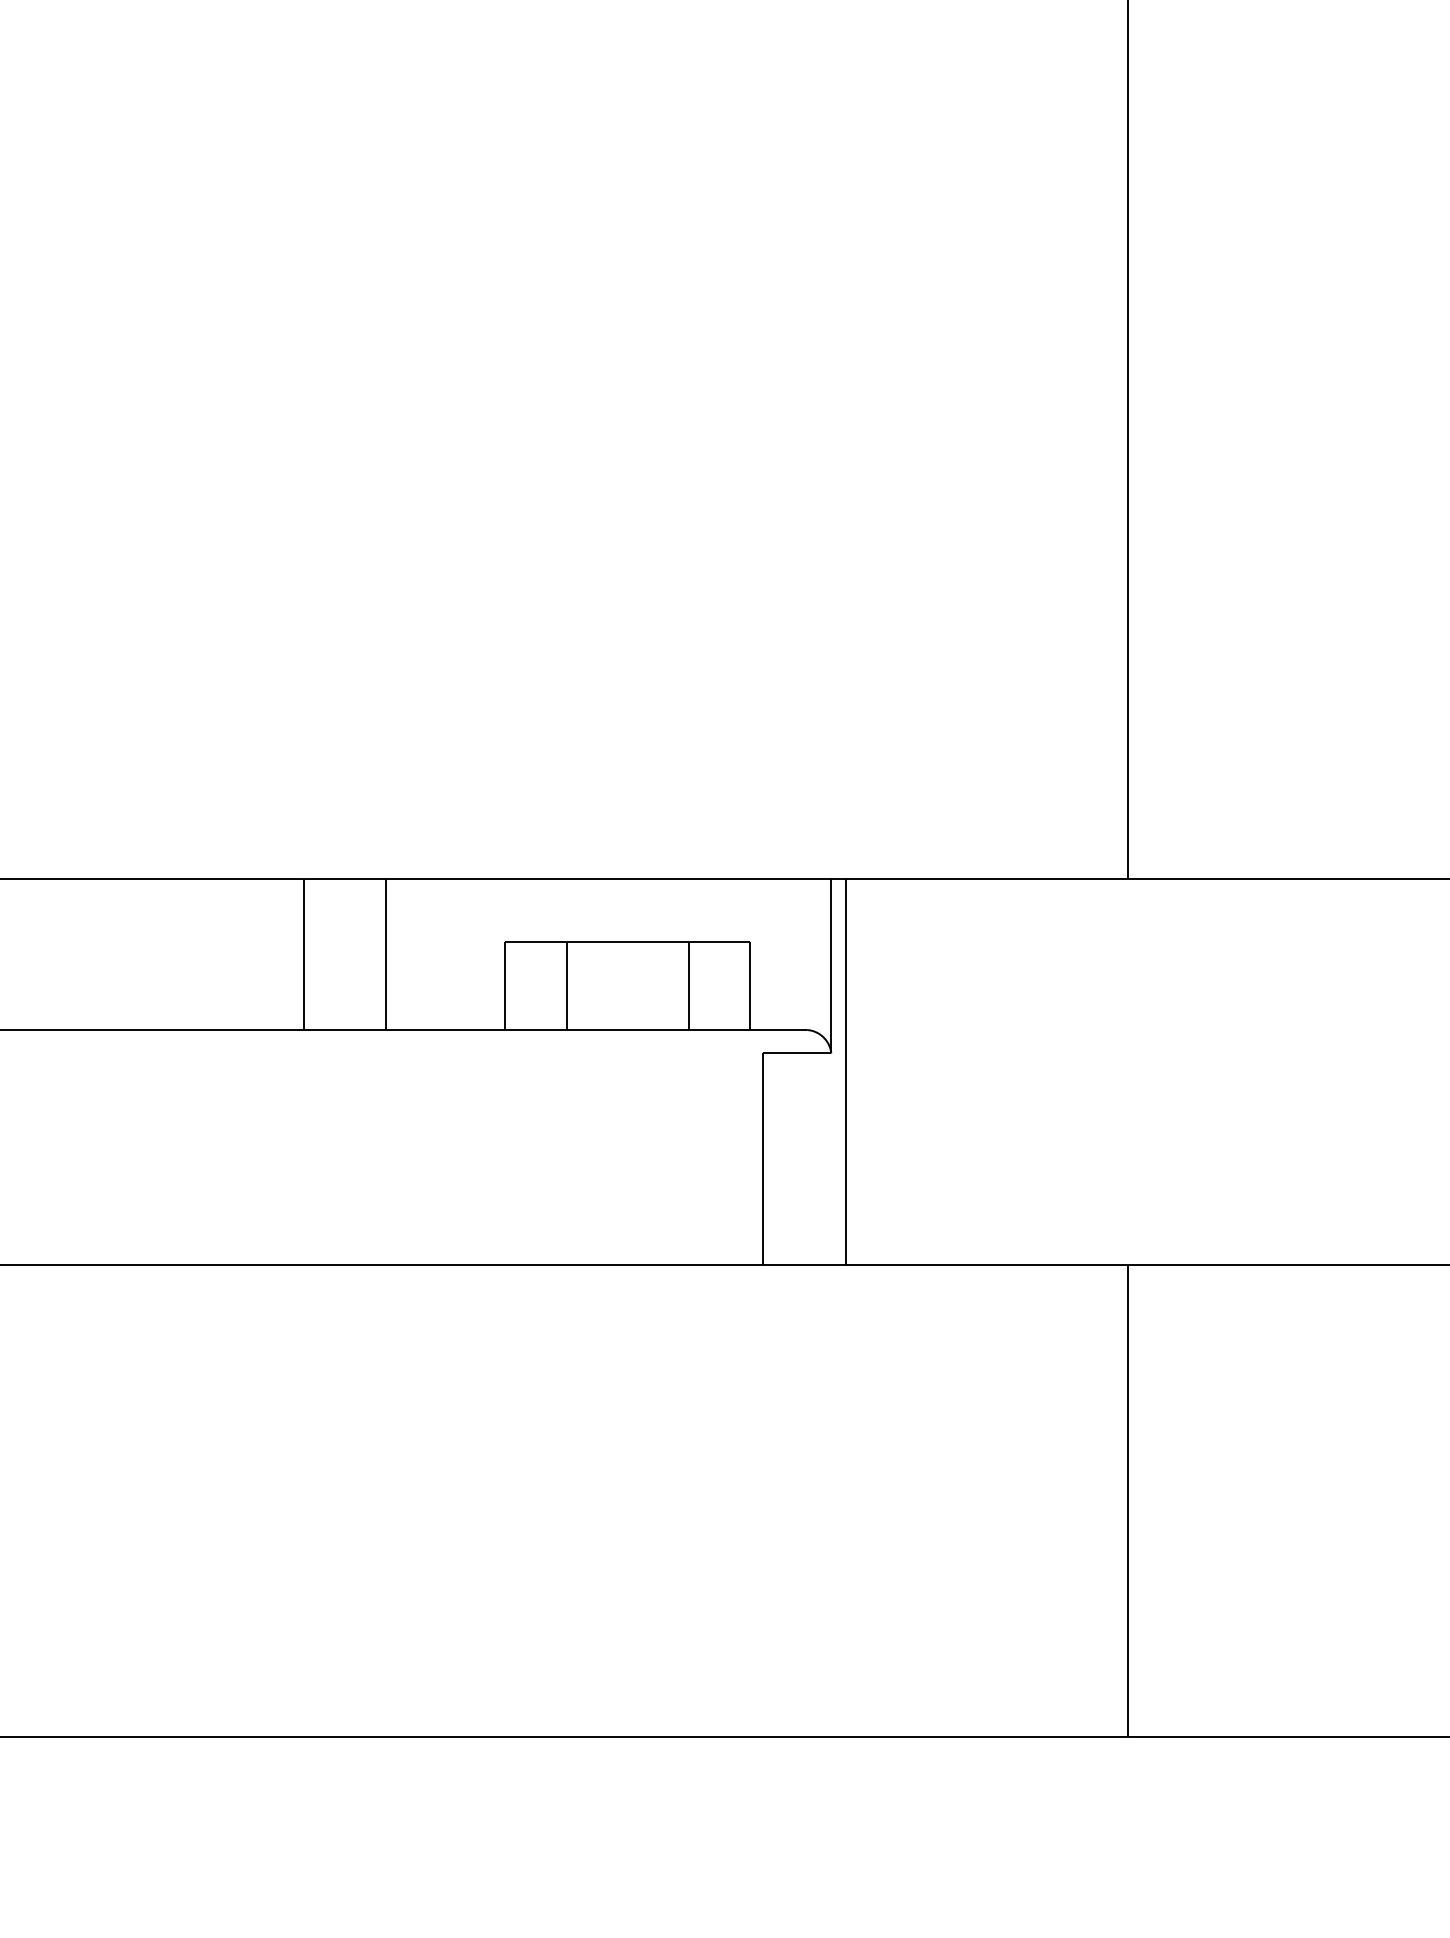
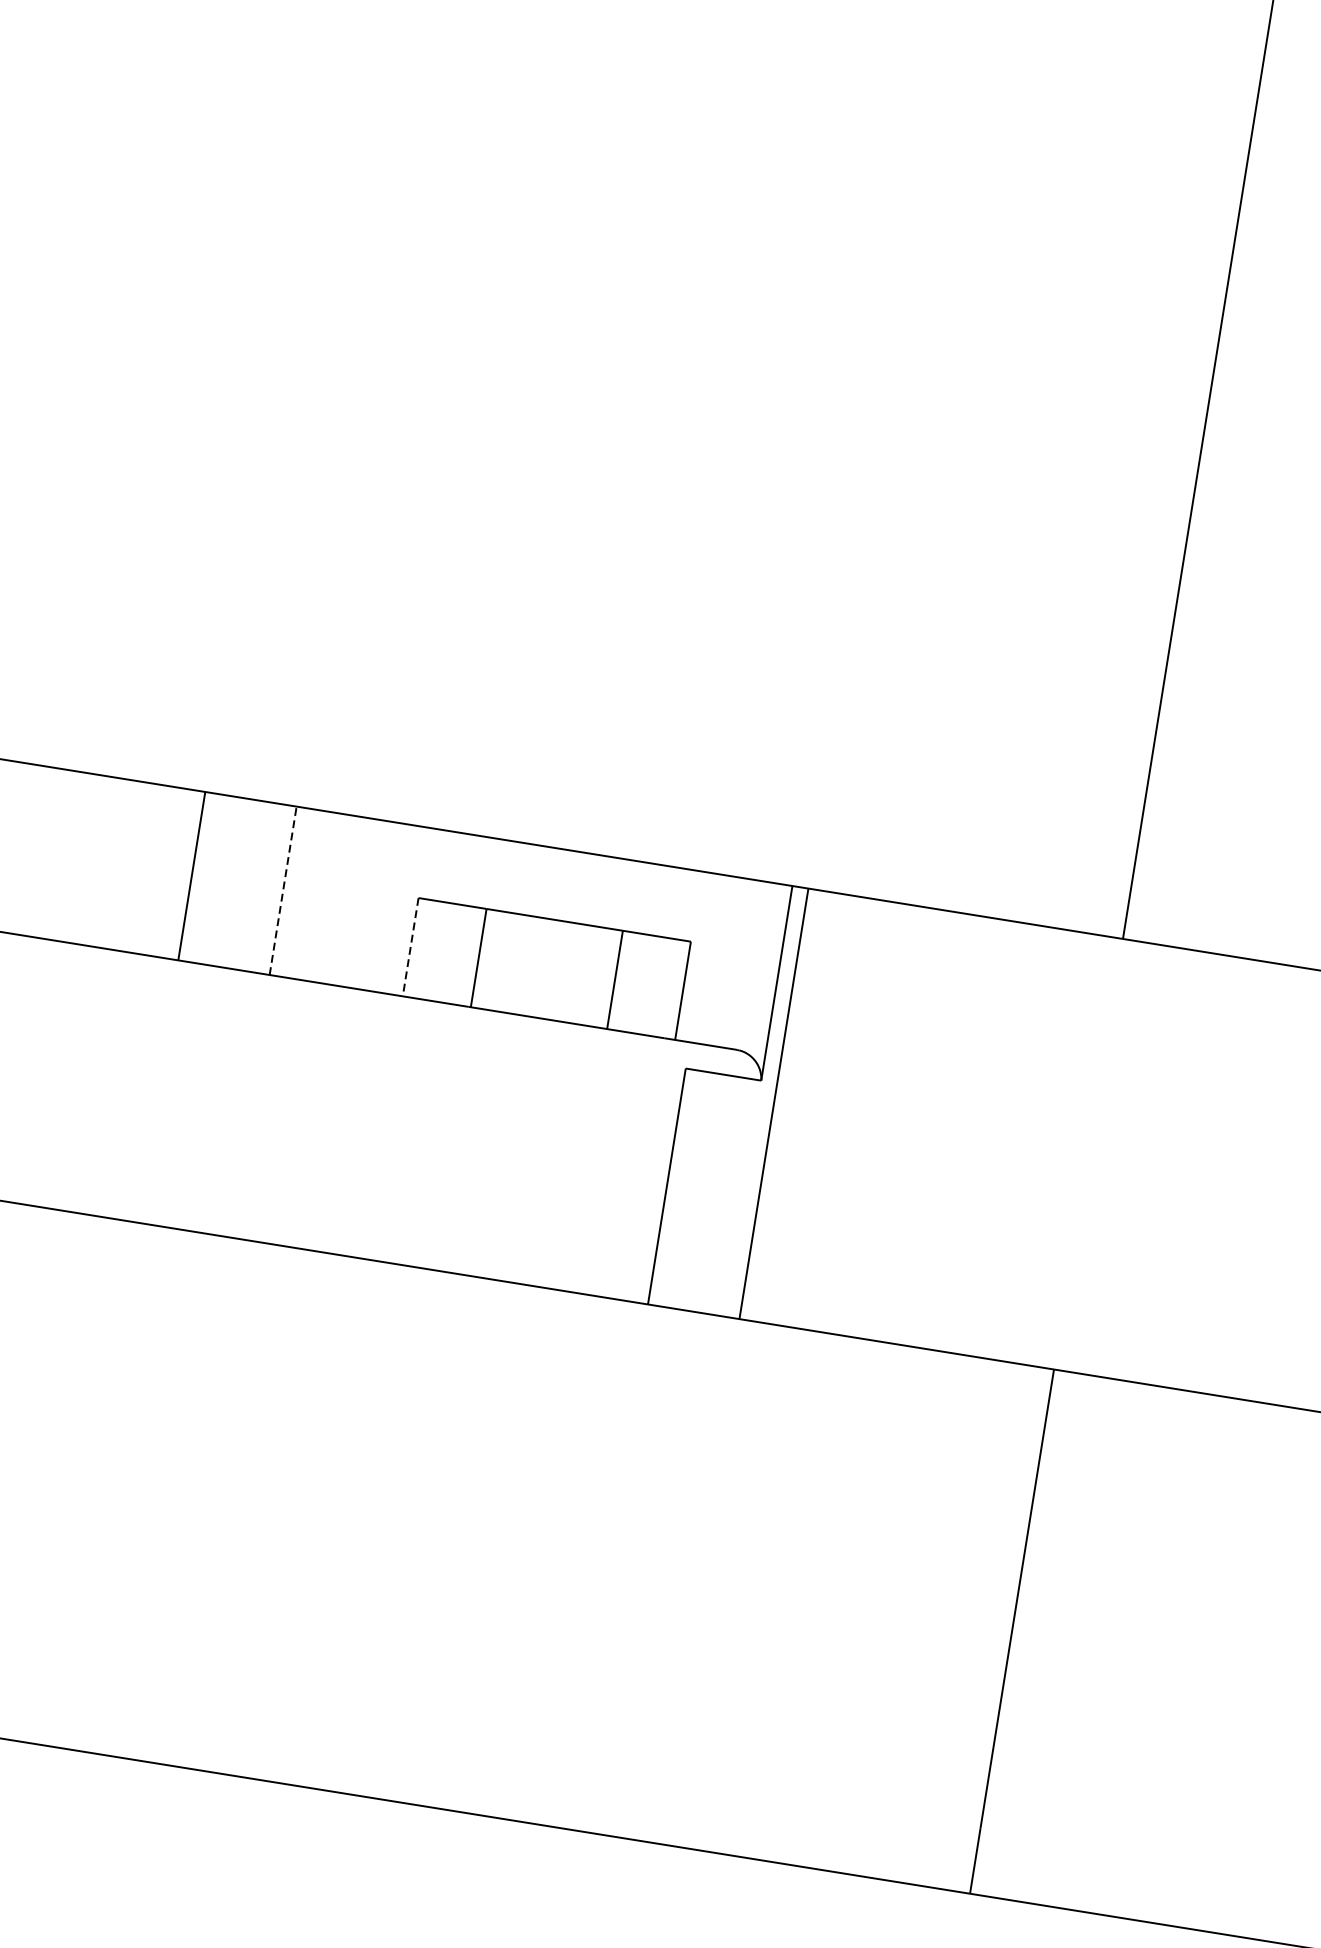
line: (385, 954) -> (282, 891), solid -> dashed
line: (505, 986) -> (410, 948), solid -> dashed

